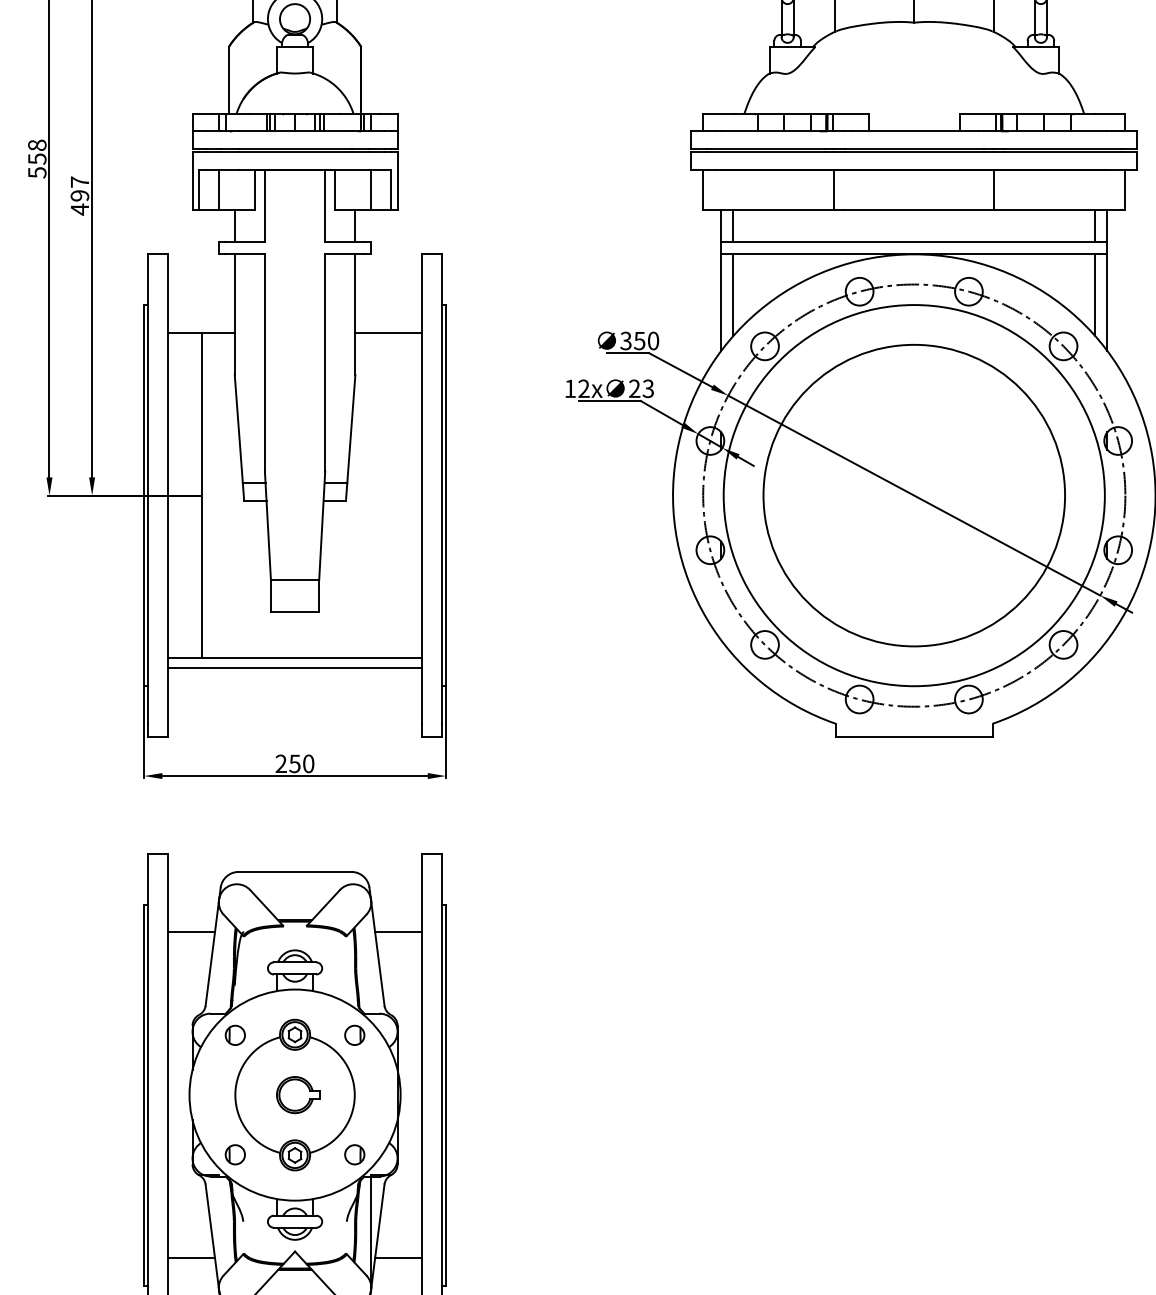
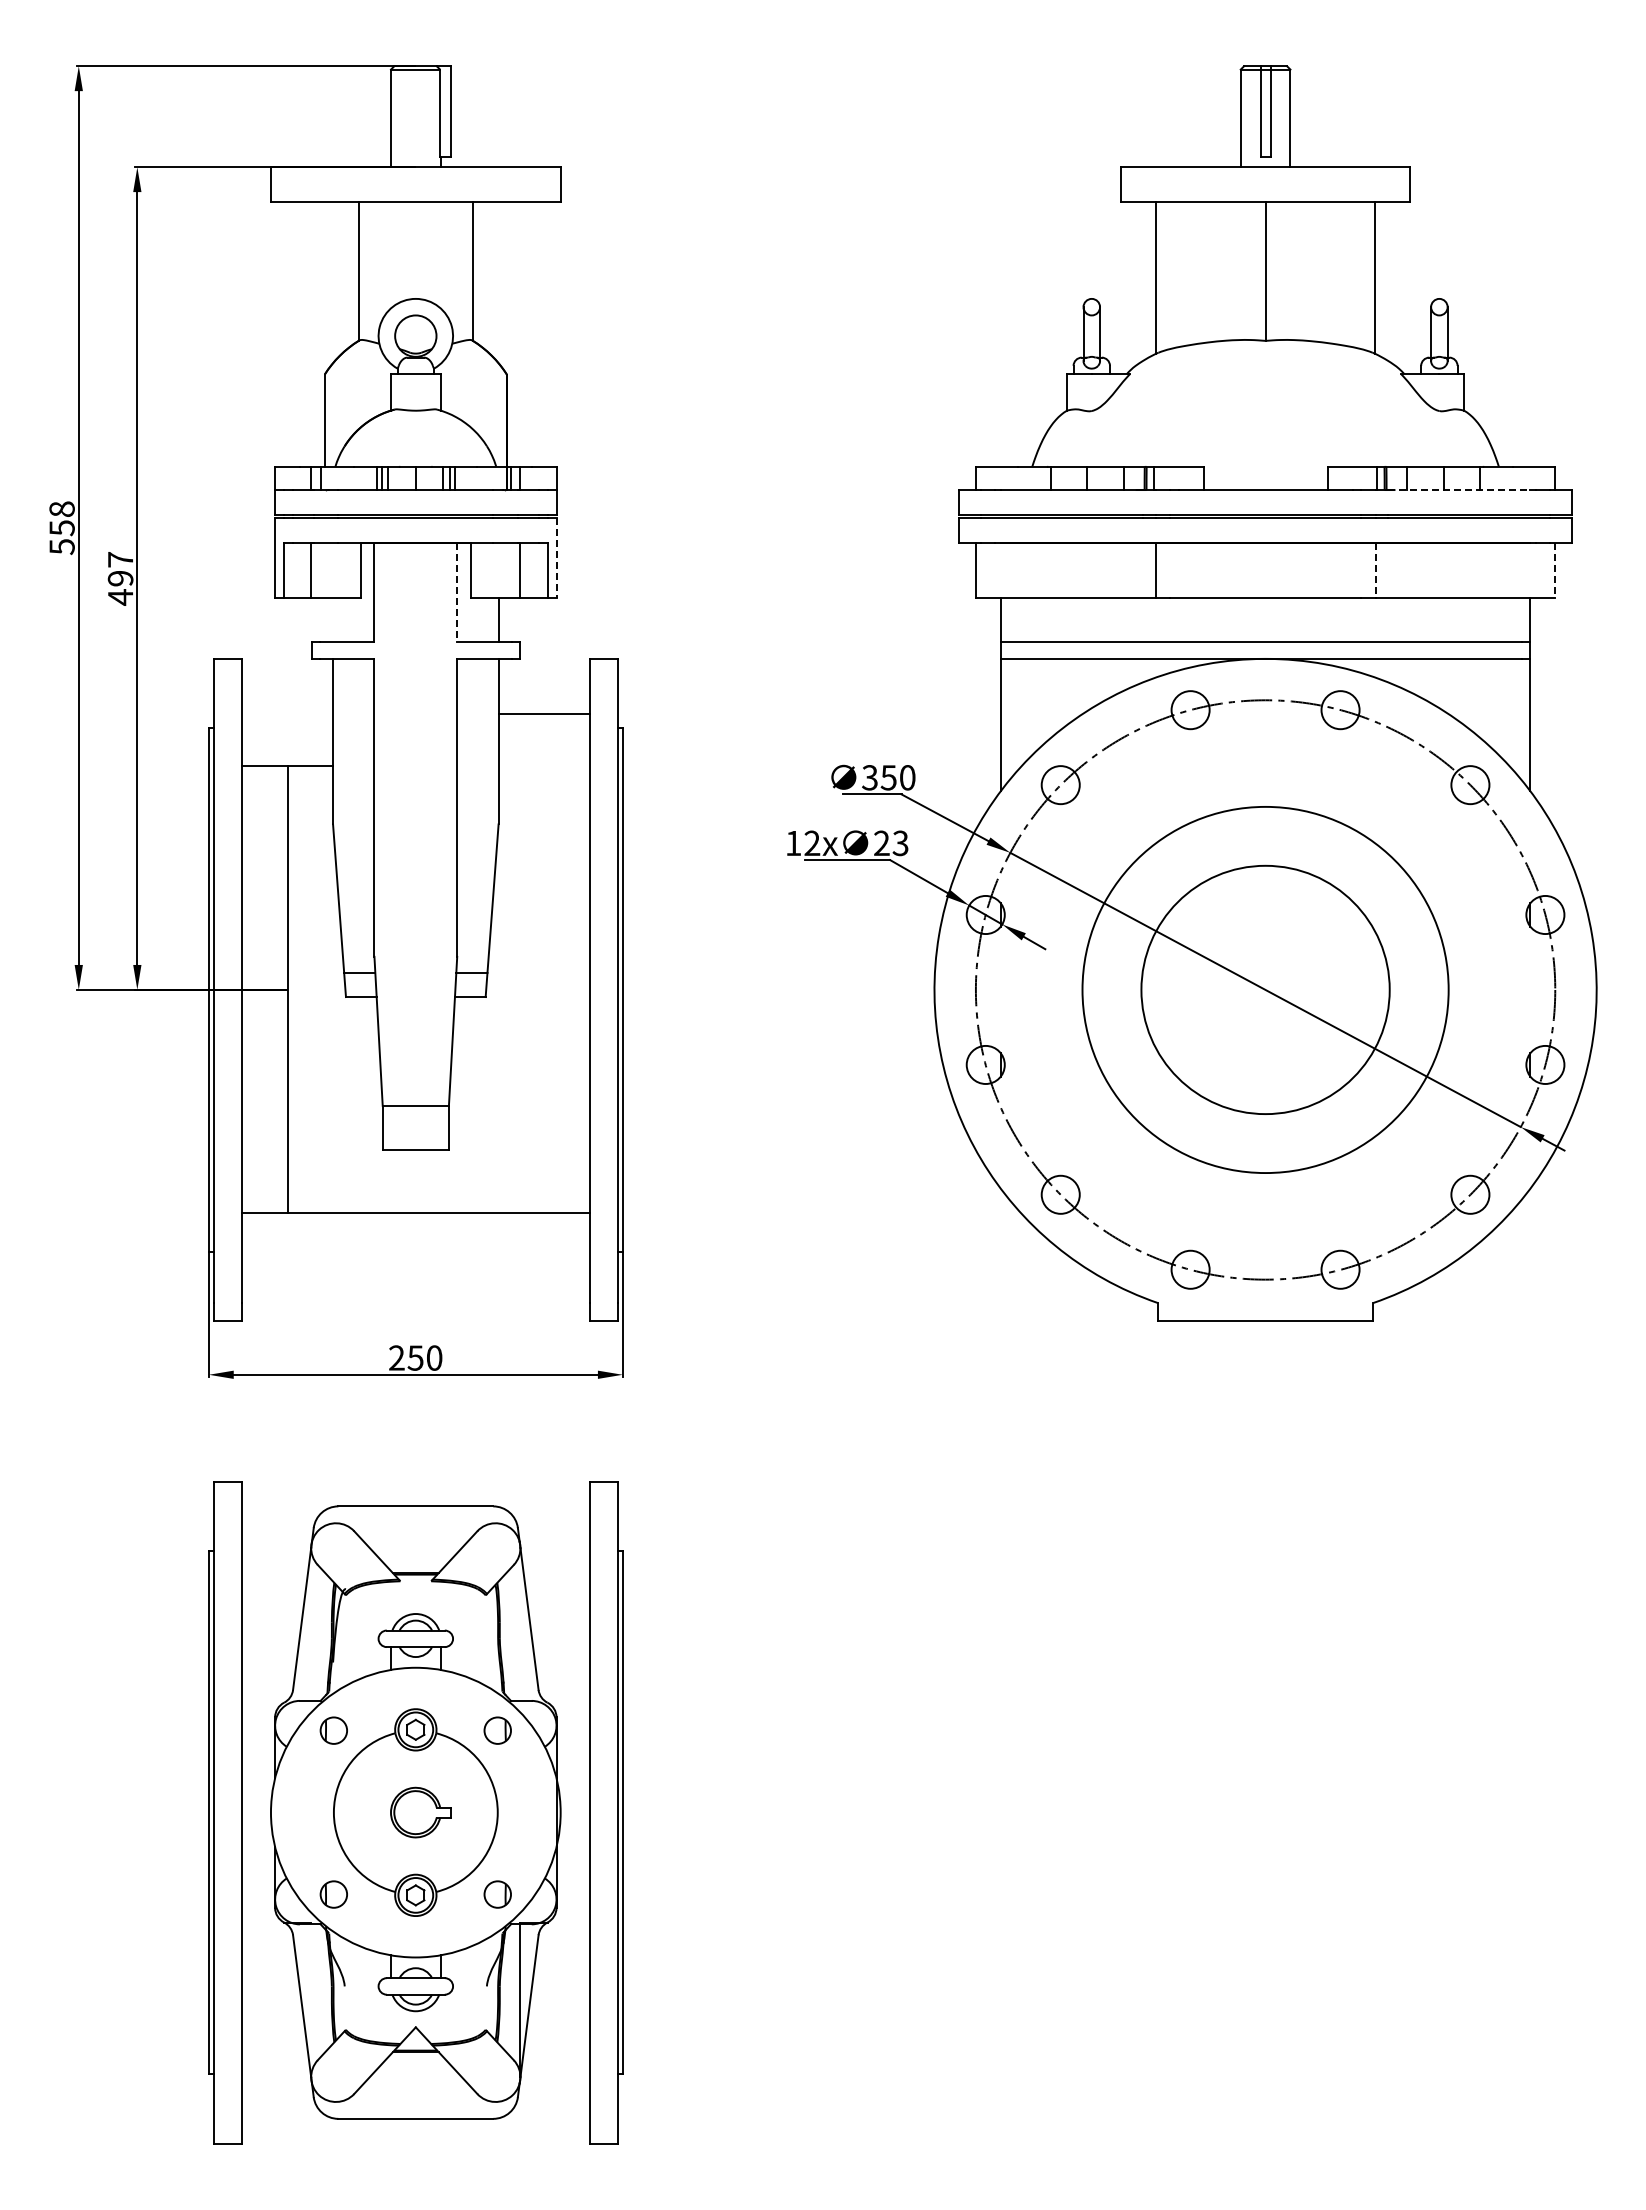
line: (1055, 131) -> (1459, 490), solid -> dashed
line: (397, 180) -> (556, 557), solid -> dashed
line: (994, 189) -> (1375, 570), solid -> dashed
line: (1124, 189) -> (1554, 570), solid -> dashed
line: (325, 205) -> (457, 592), solid -> dashed
line: (235, 225) -> (333, 619), removed
line: (733, 225) -> (1017, 619), removed
line: (1094, 225) -> (1513, 619), removed
line: (733, 294) -> (1017, 714), removed
line: (1094, 294) -> (1513, 714), removed
line: (388, 332) -> (543, 714), moved
circle: (914, 495) -> (1265, 989), size x0.6
circle: (914, 495) -> (1265, 989), size x0.7
line: (294, 667) -> (415, 1225), removed
line: (191, 932) -> (273, 1589), removed
line: (398, 932) -> (557, 1589), removed
line: (191, 1258) -> (273, 2036), removed
line: (398, 1258) -> (557, 2036), removed

